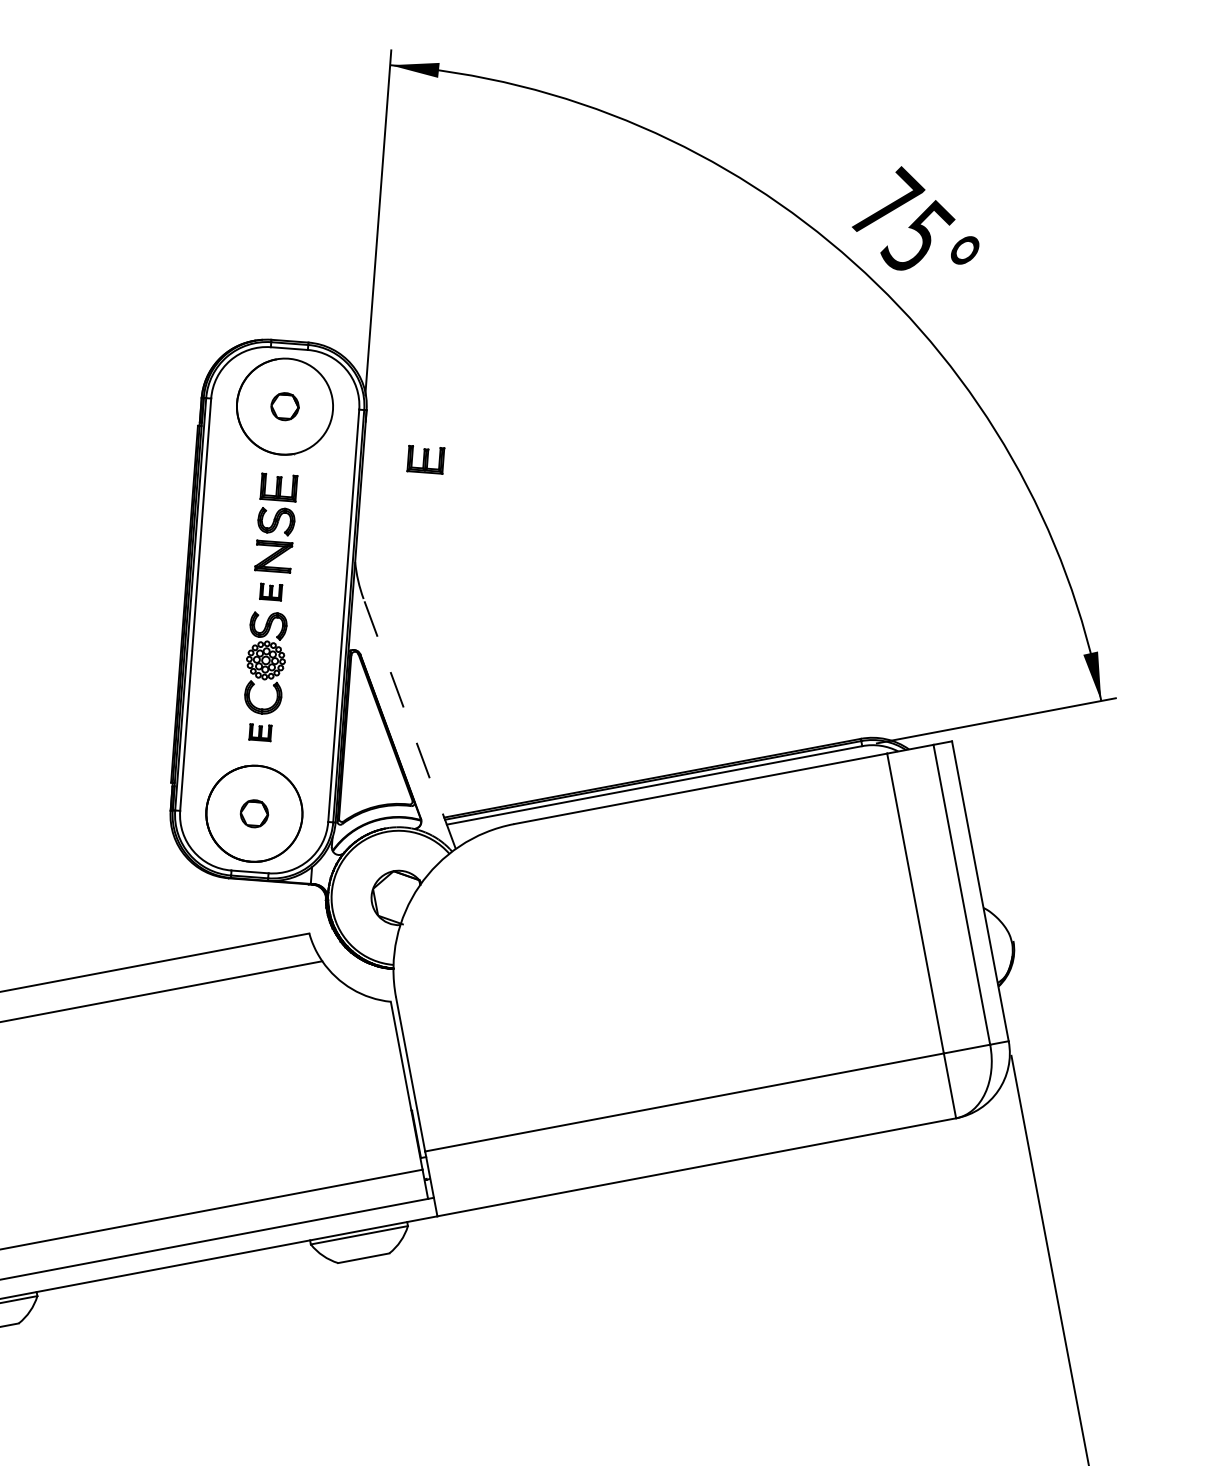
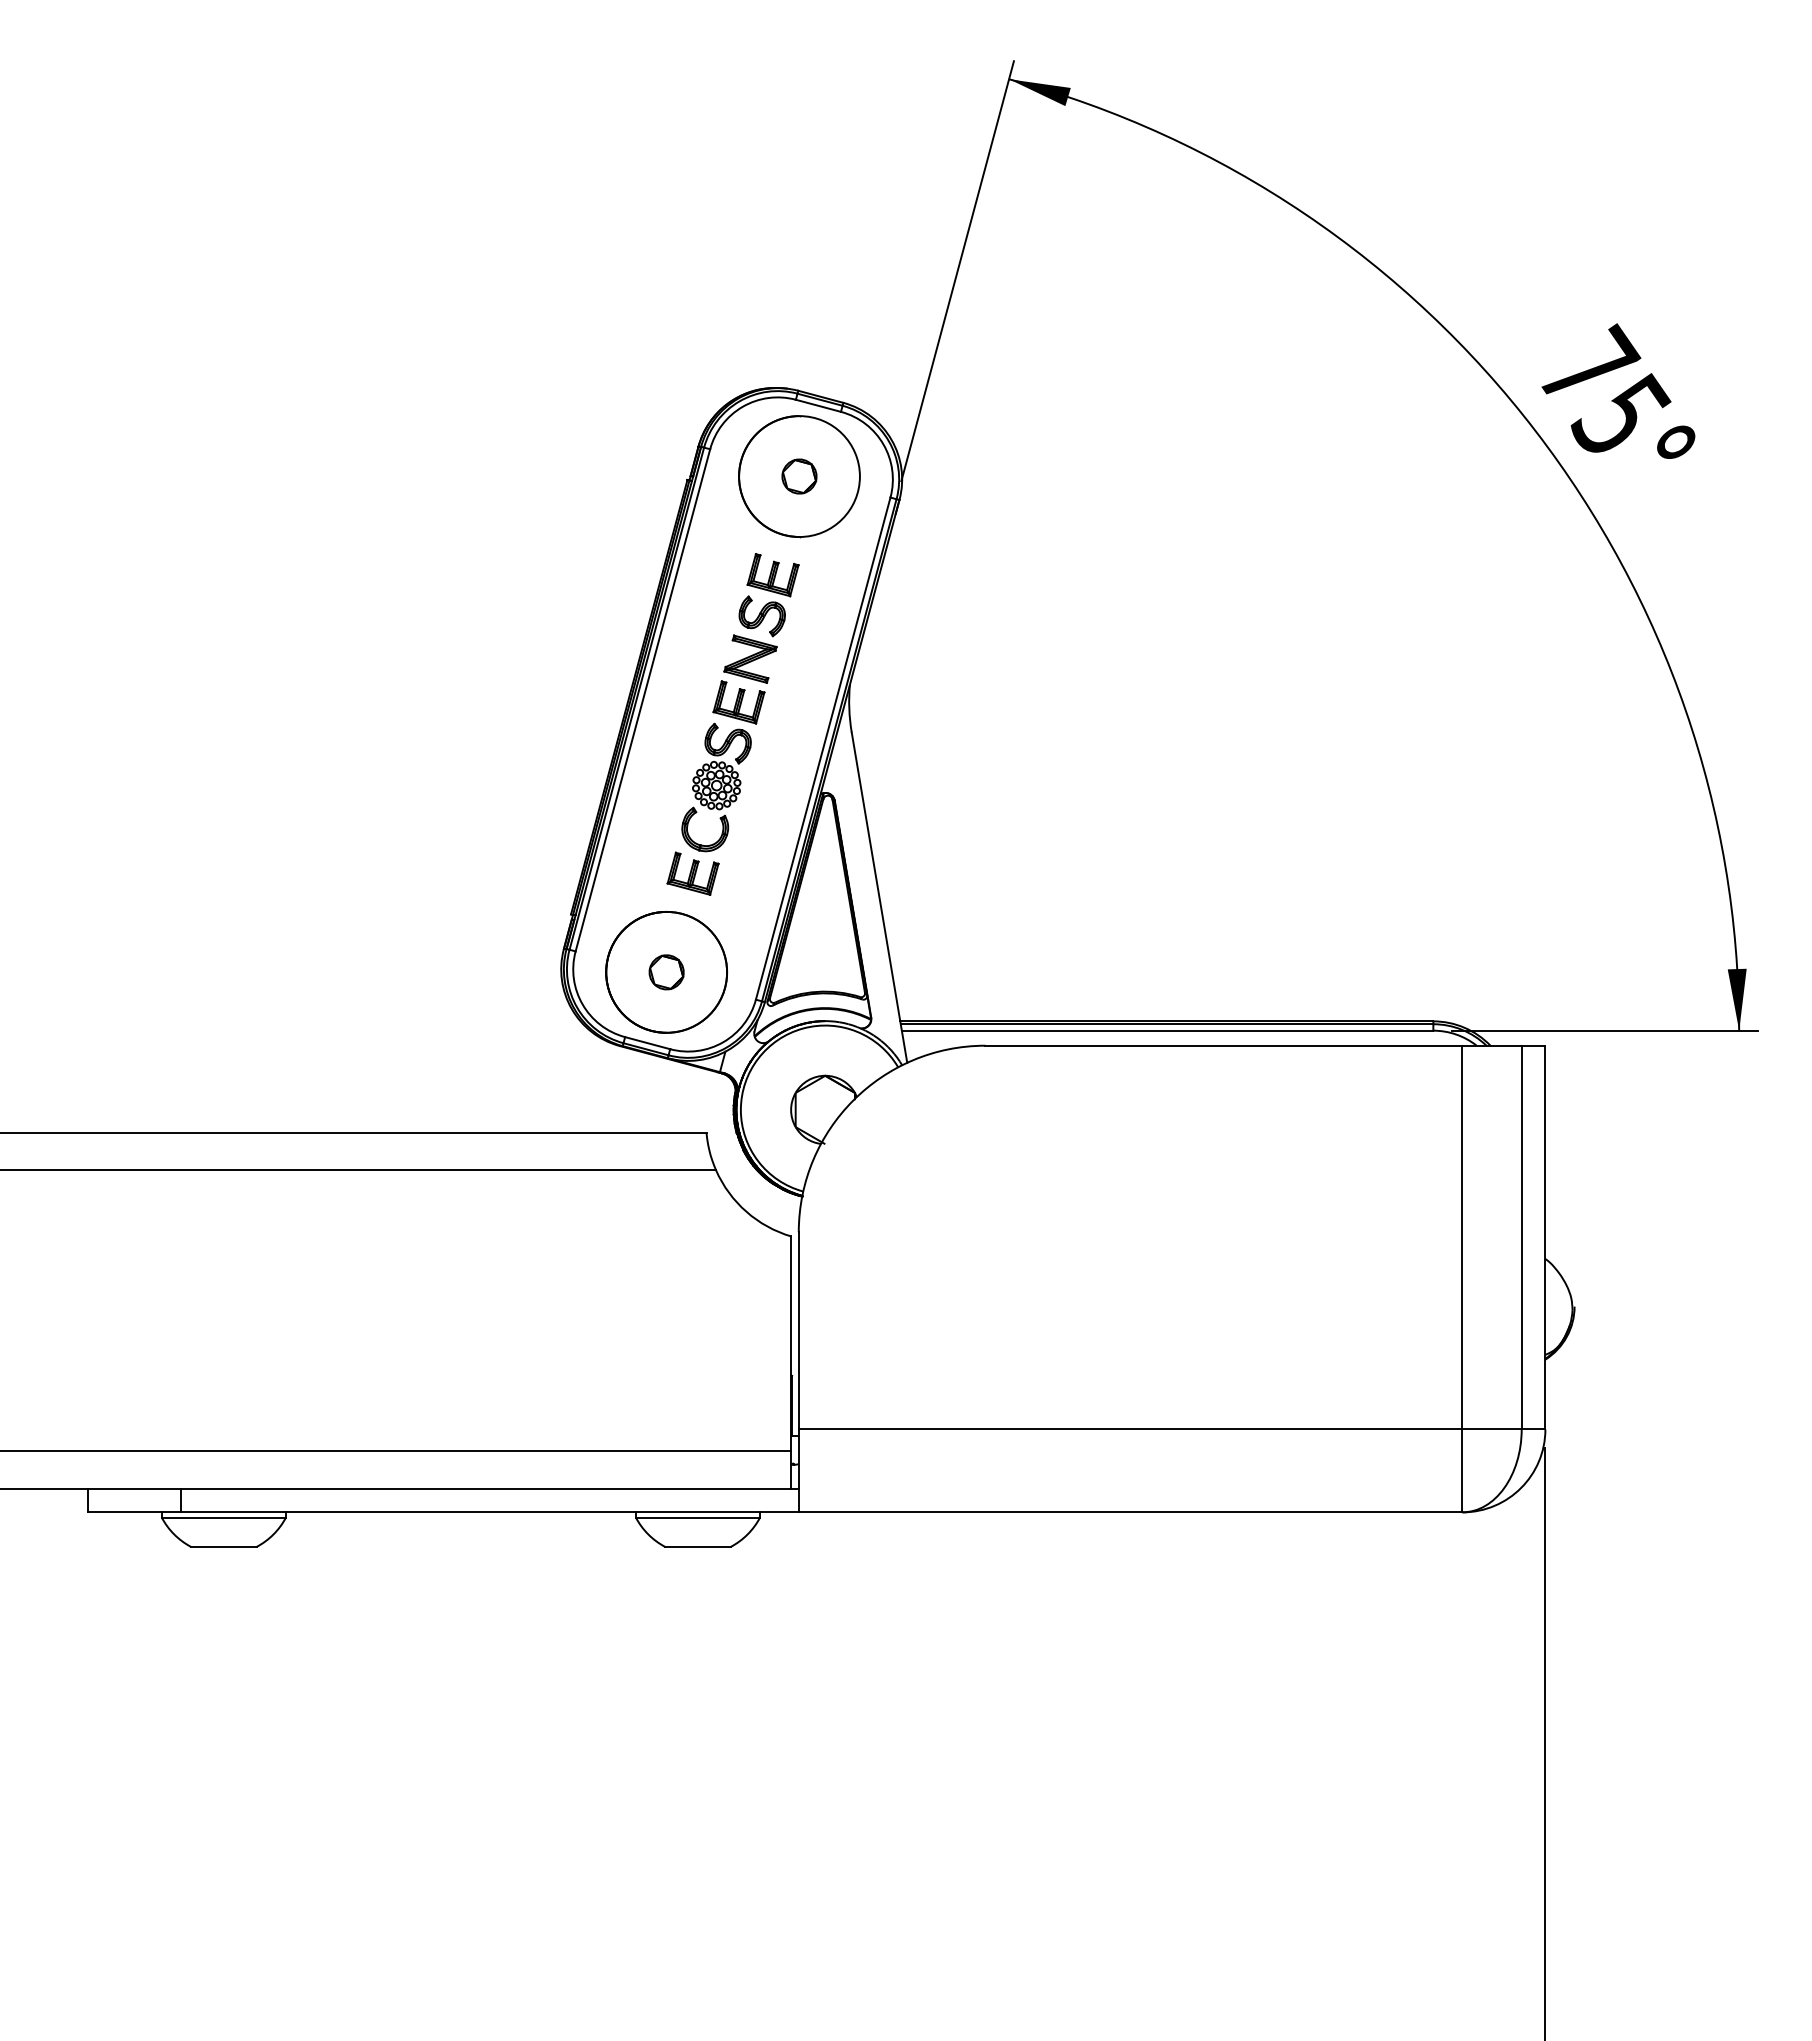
part: (425, 460) -> (960, 575), removed
part: (270, 592) -> (738, 702), size x1.67
line: (409, 723) -> (879, 897), dashed -> solid
part: (260, 732) -> (692, 873), size x1.67

